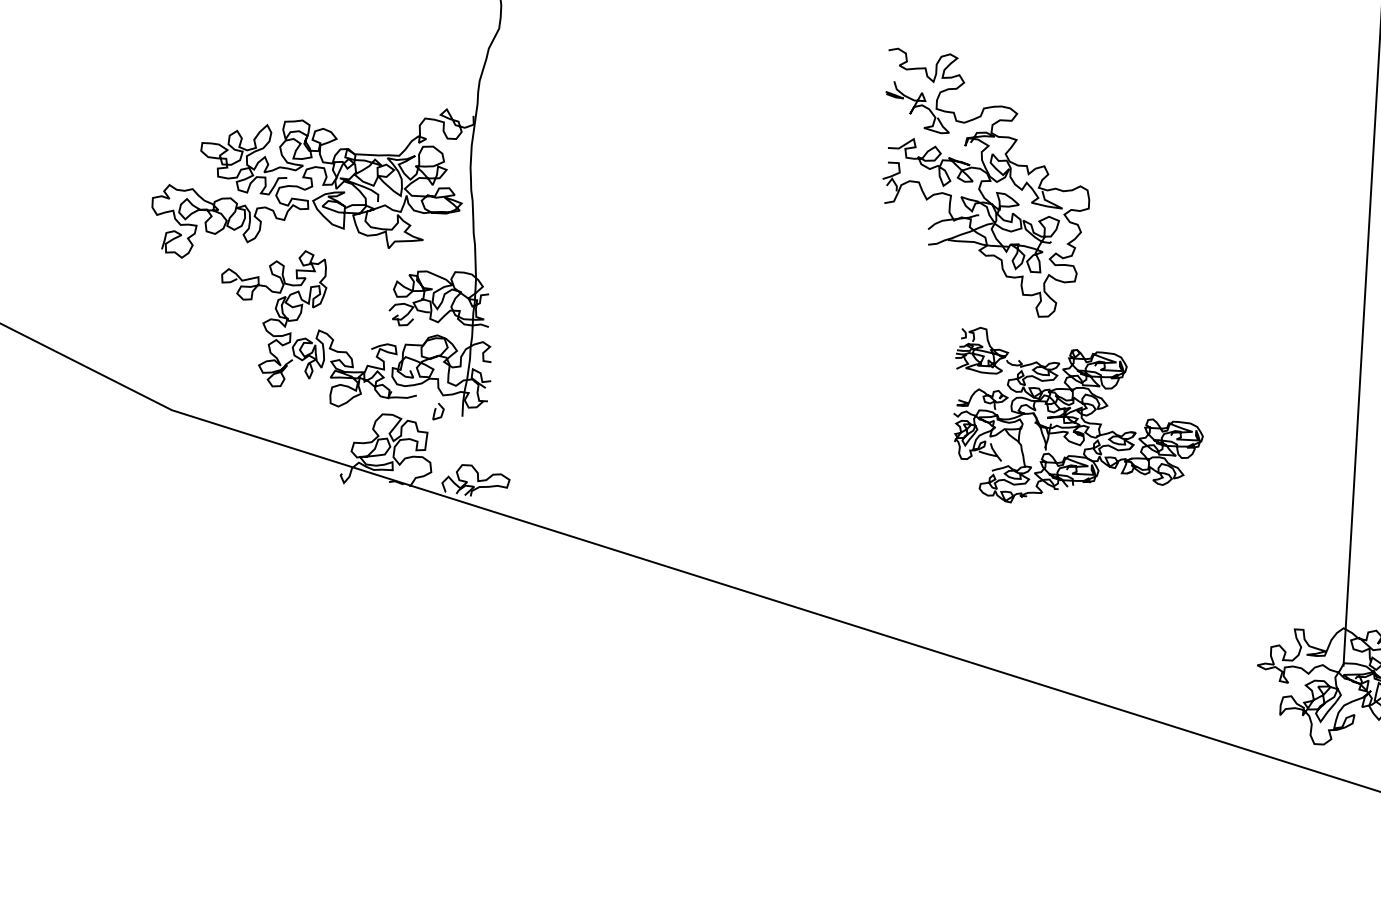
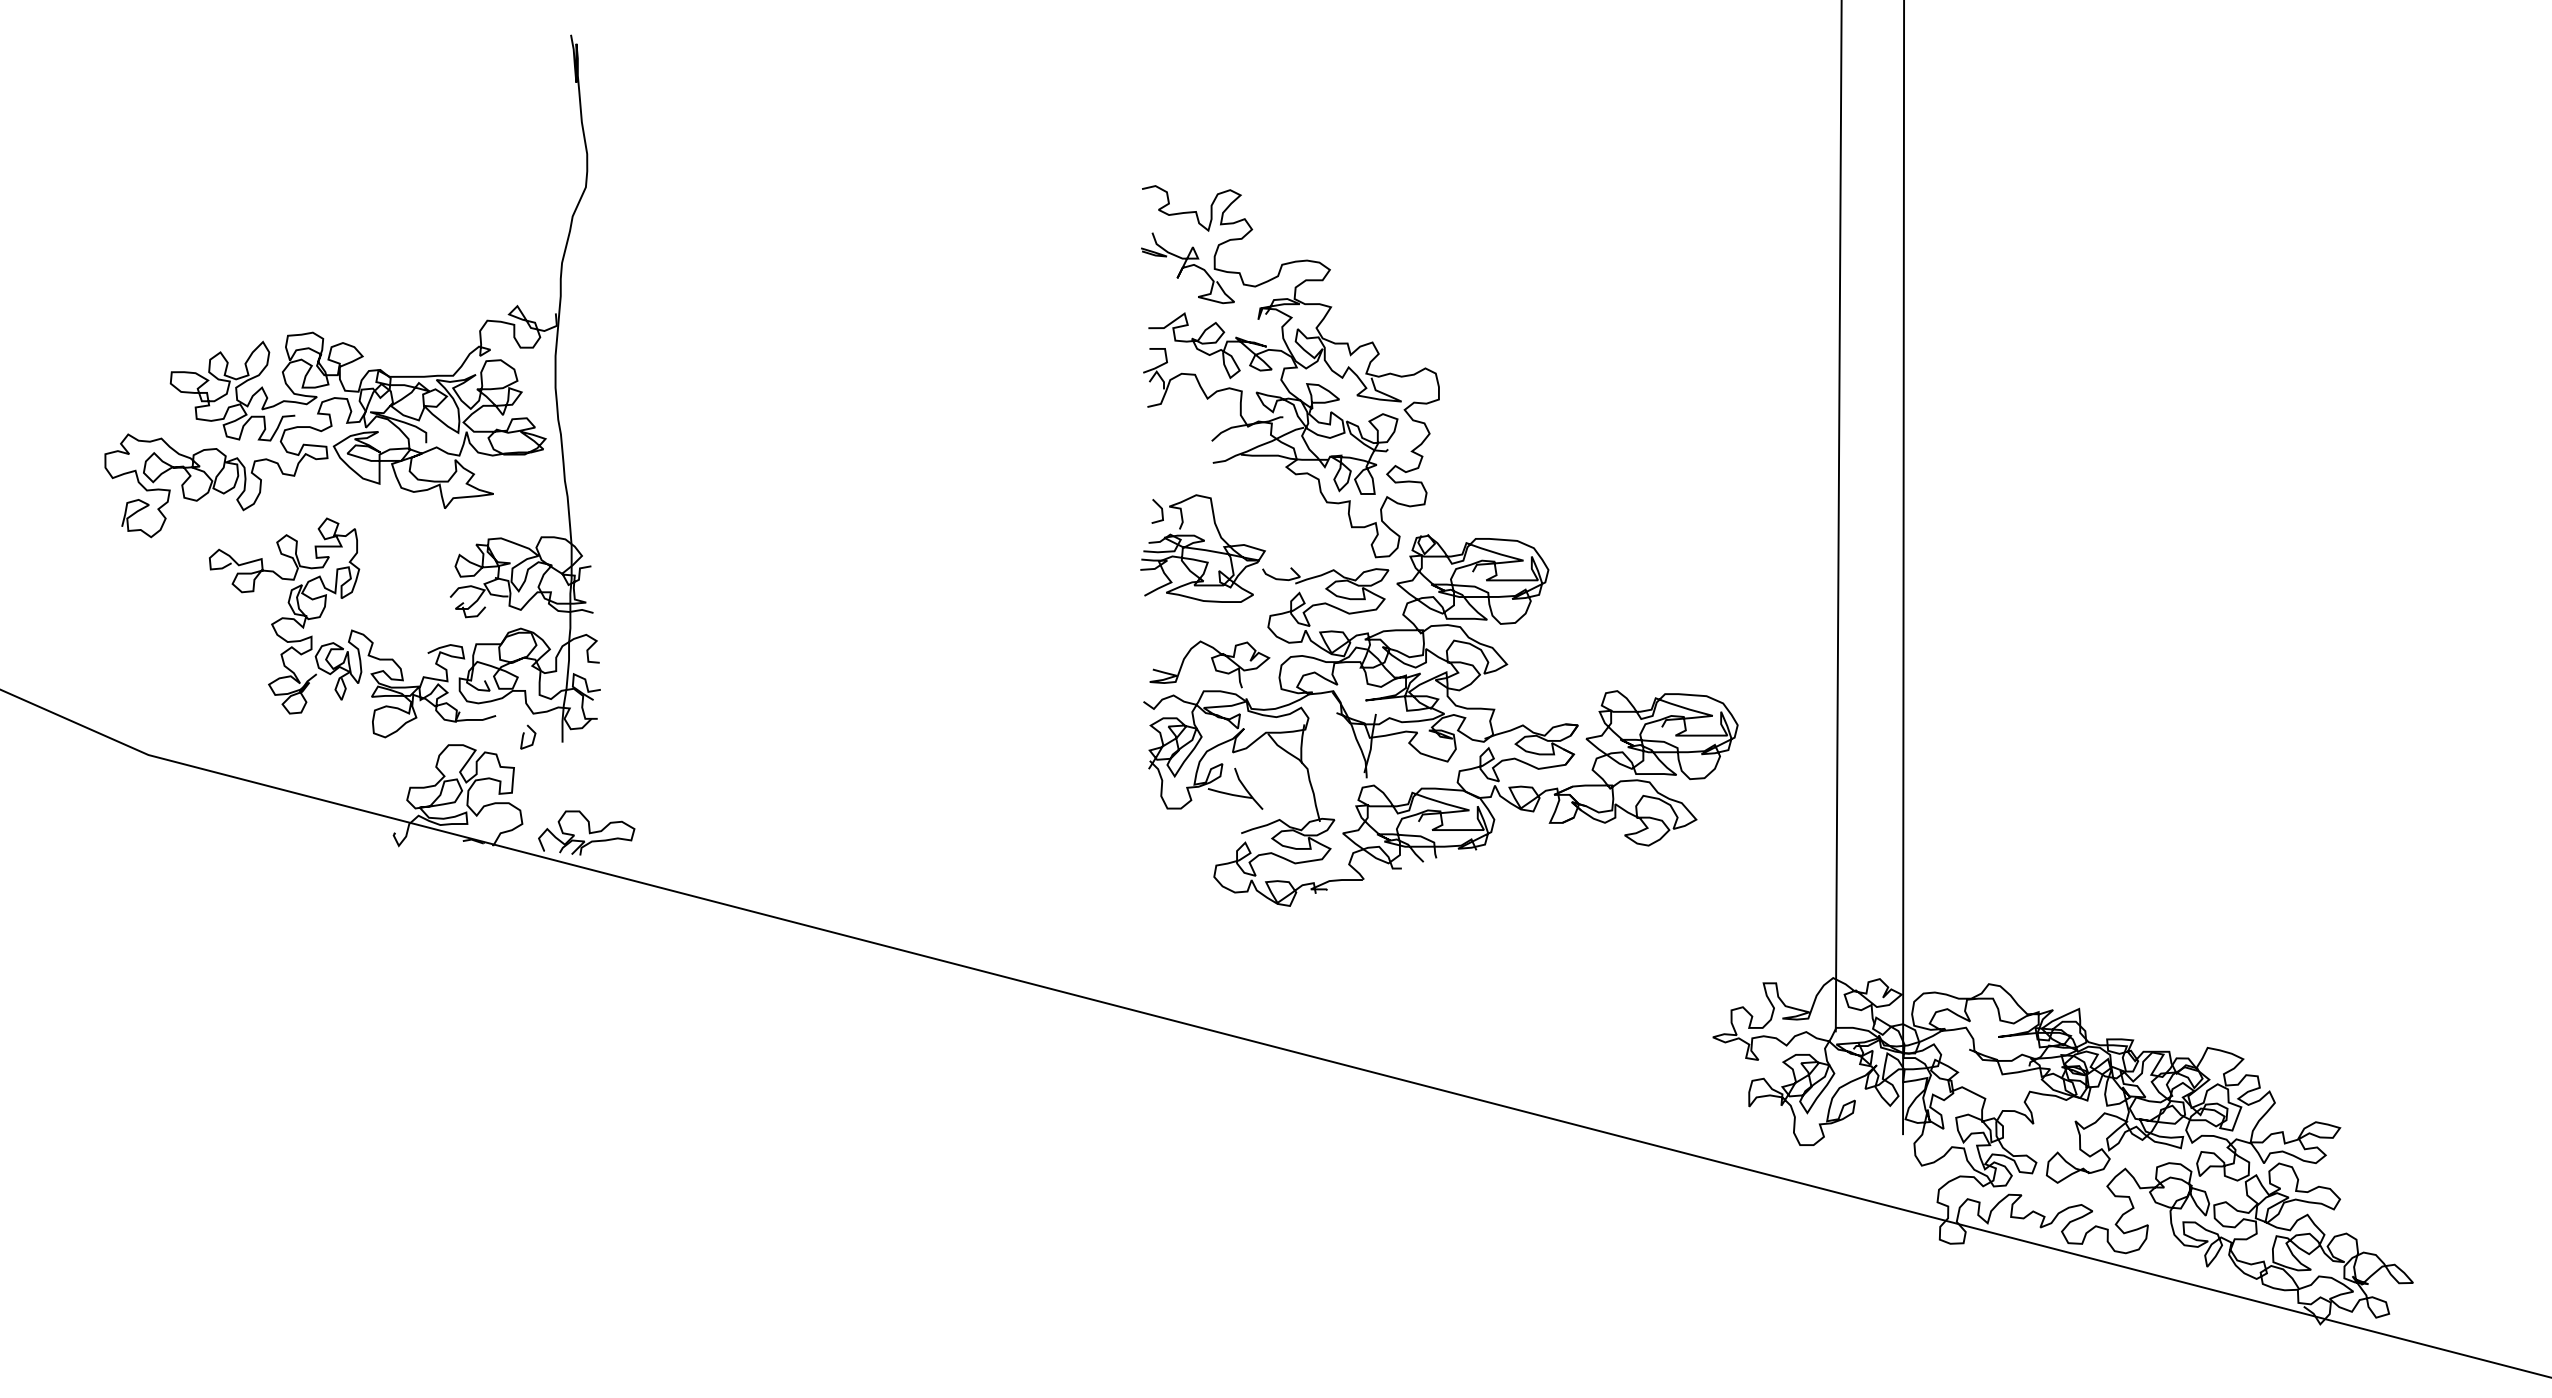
part: (1078, 419) -> (1439, 700), size x1.67

